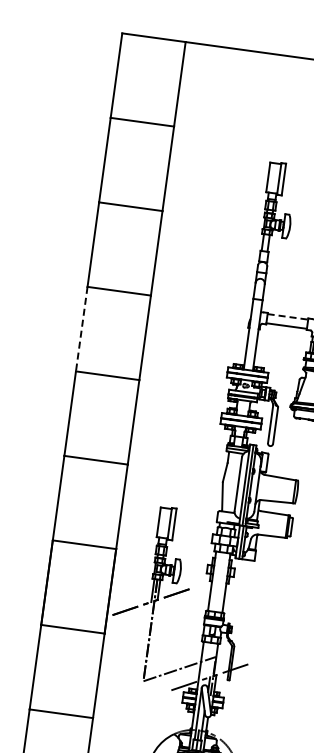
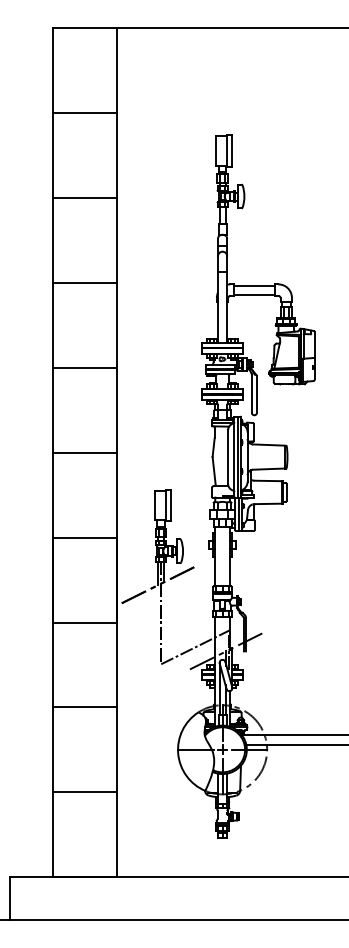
line: (288, 316) -> (254, 285), dashed -> solid
line: (81, 329) -> (52, 325), dashed -> solid

